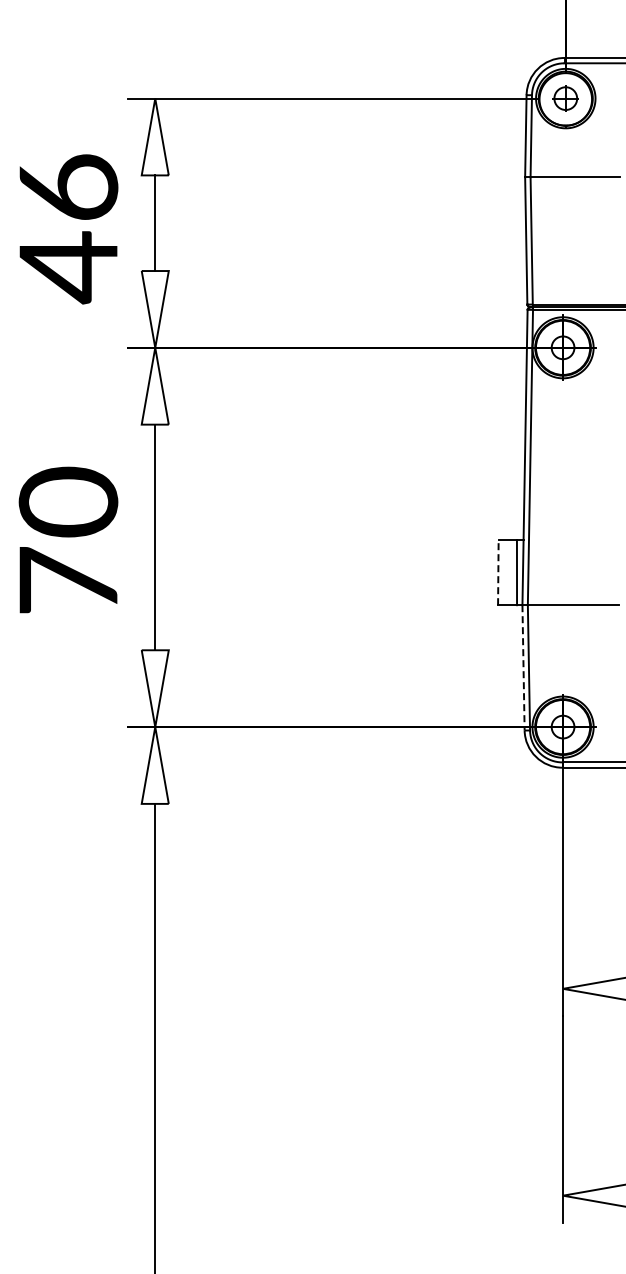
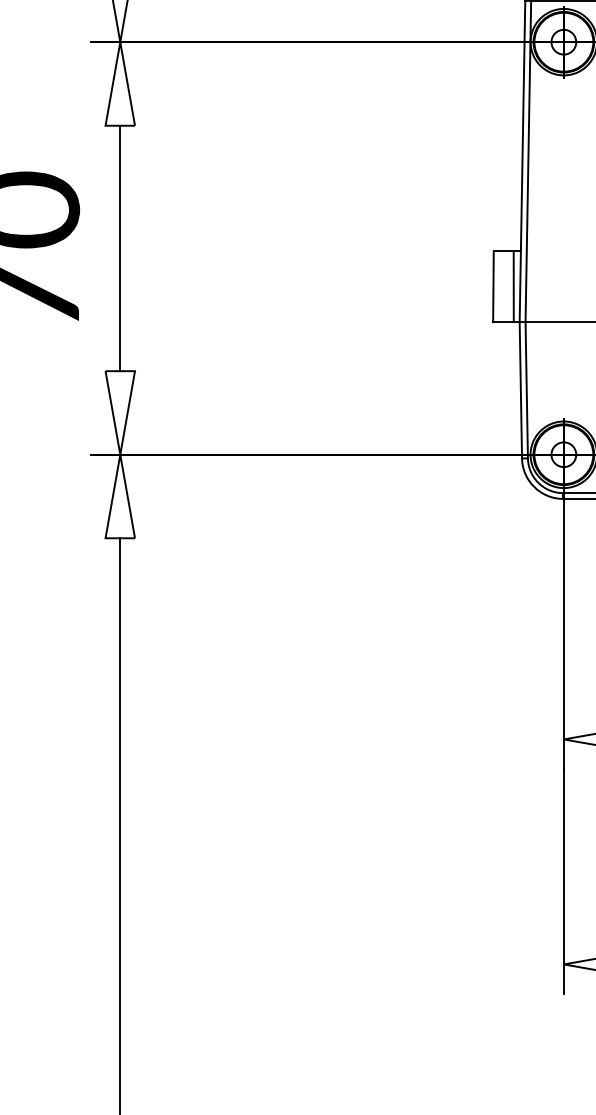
line: (498, 572) -> (493, 286), dashed -> solid
line: (523, 667) -> (520, 389), dashed -> solid

